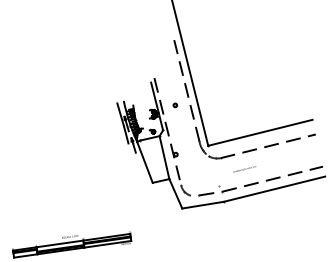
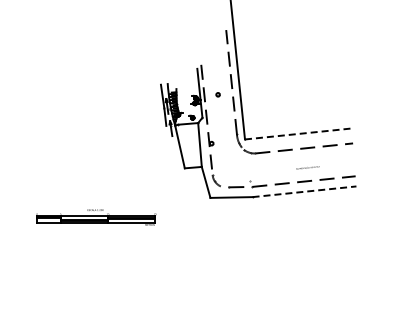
line: (260, 132) -> (298, 133), solid -> dashed
text: (244, 168) -> (307, 167), moved
line: (274, 188) -> (304, 191), solid -> dashed

